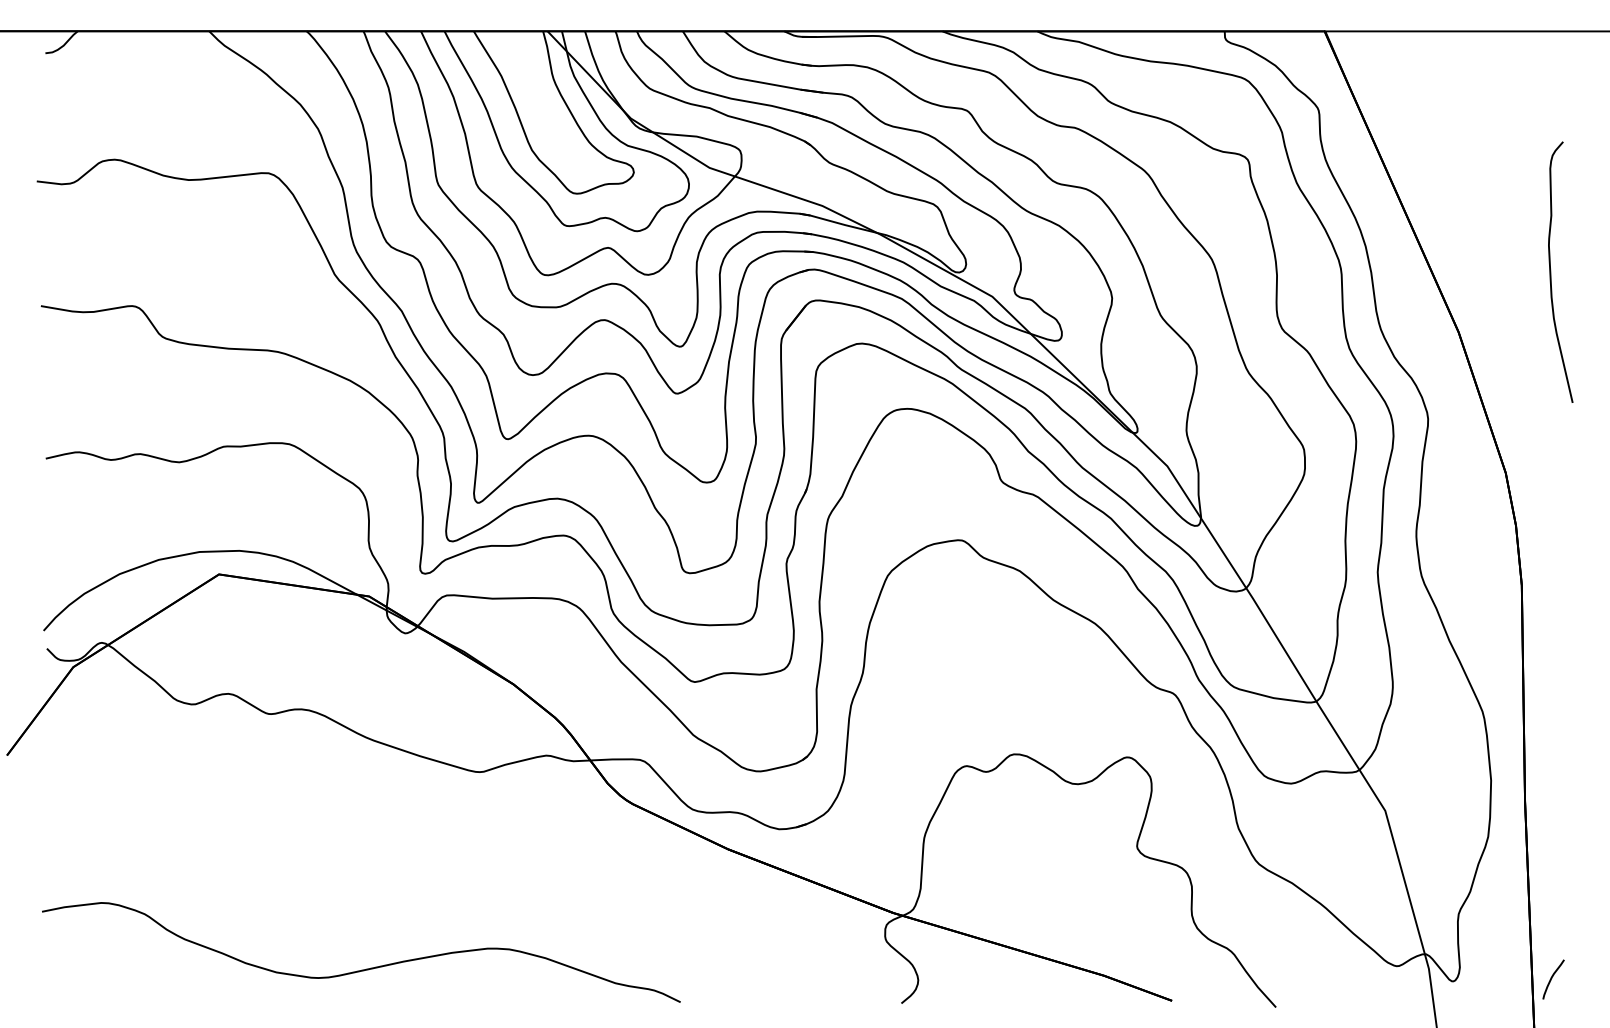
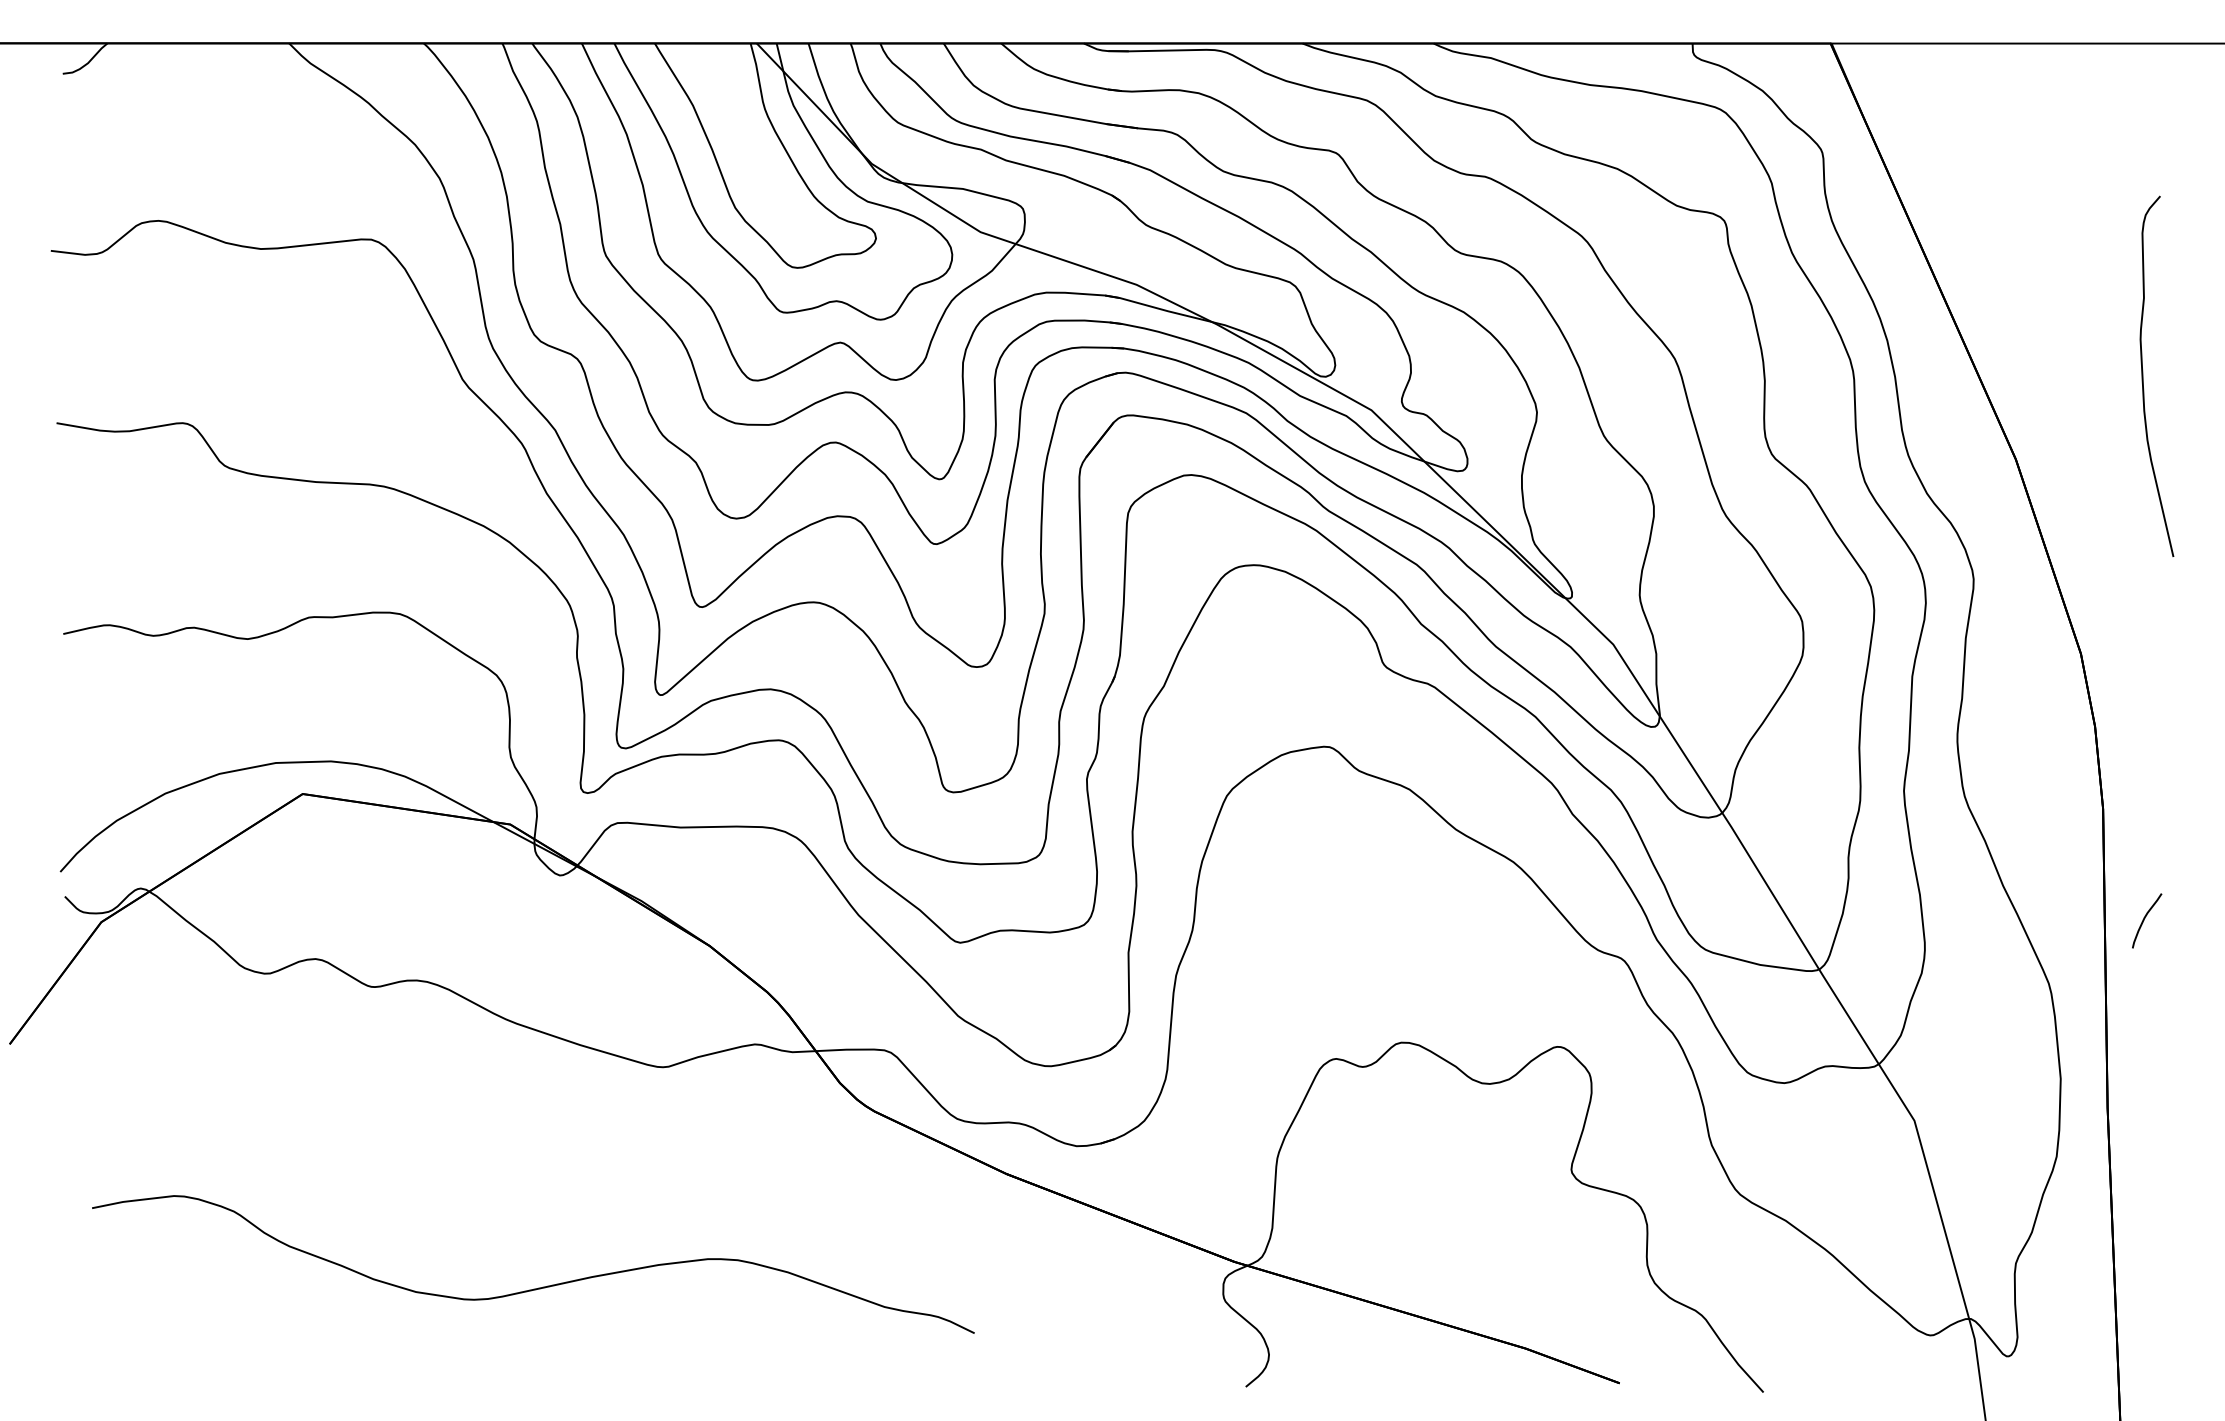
curve: (365, 969) -> (538, 1287), moved
curve: (1552, 977) -> (2145, 918), moved

